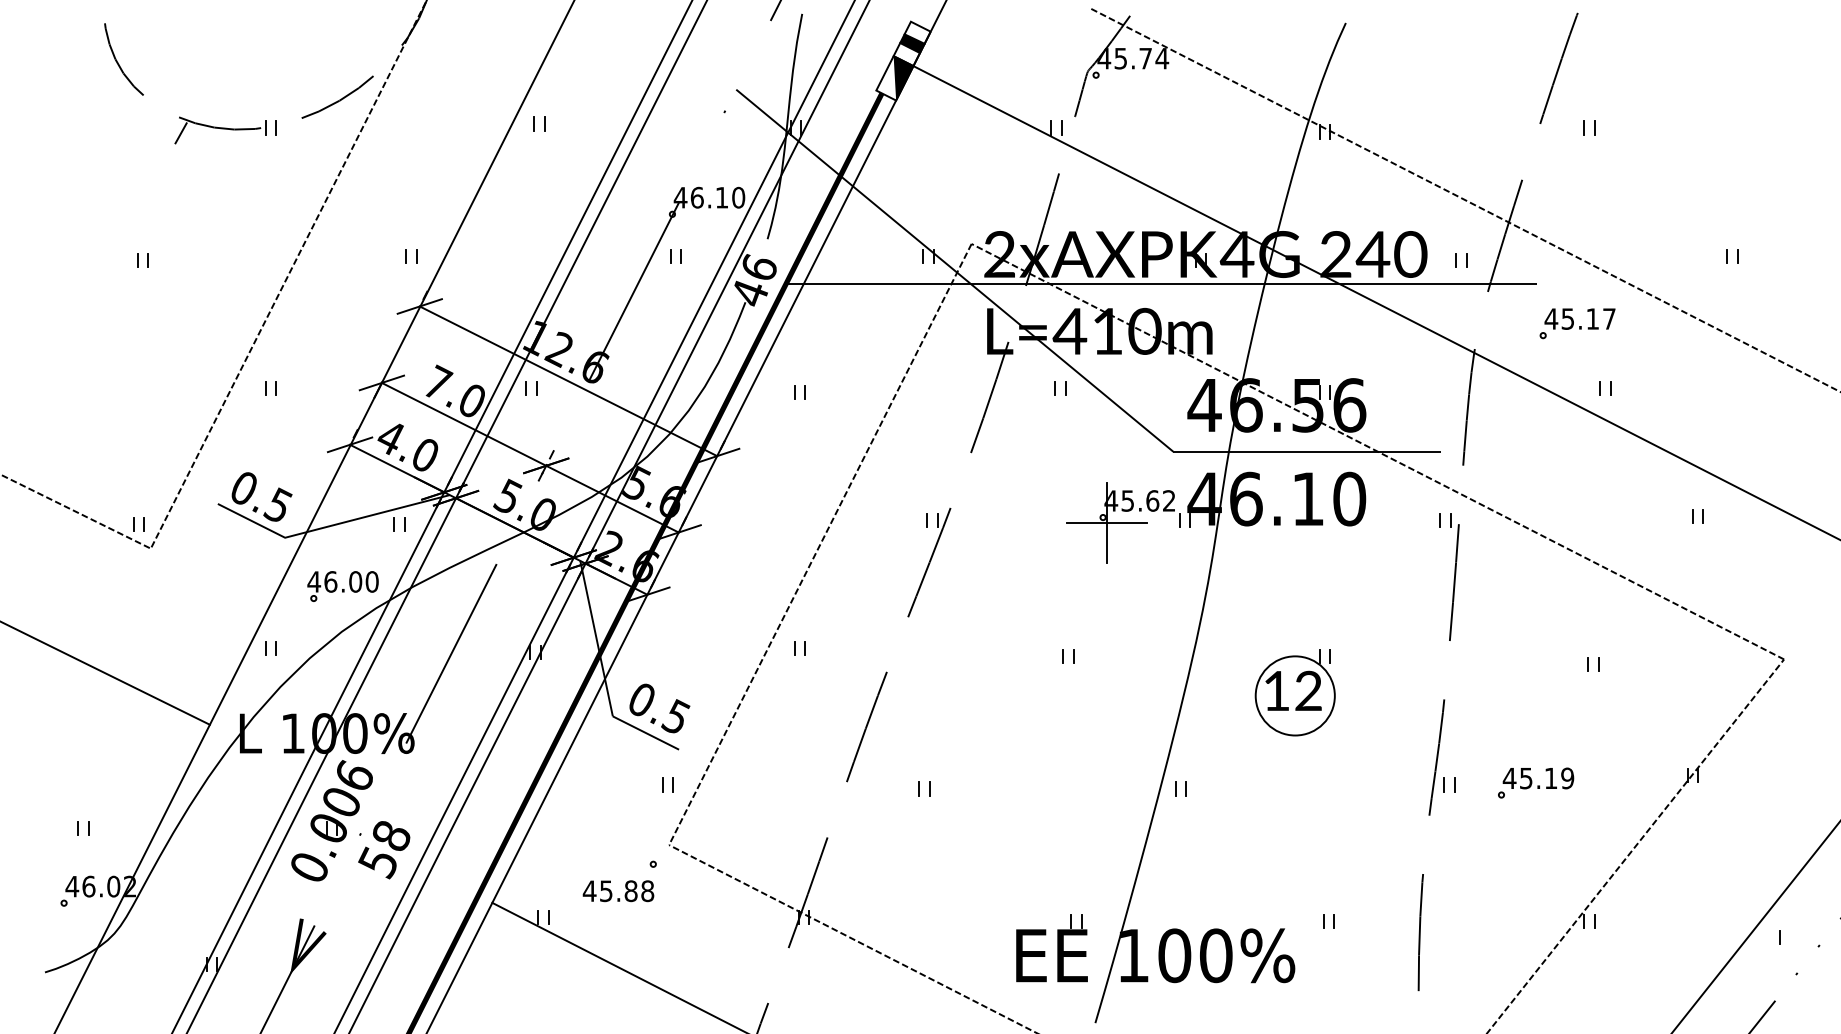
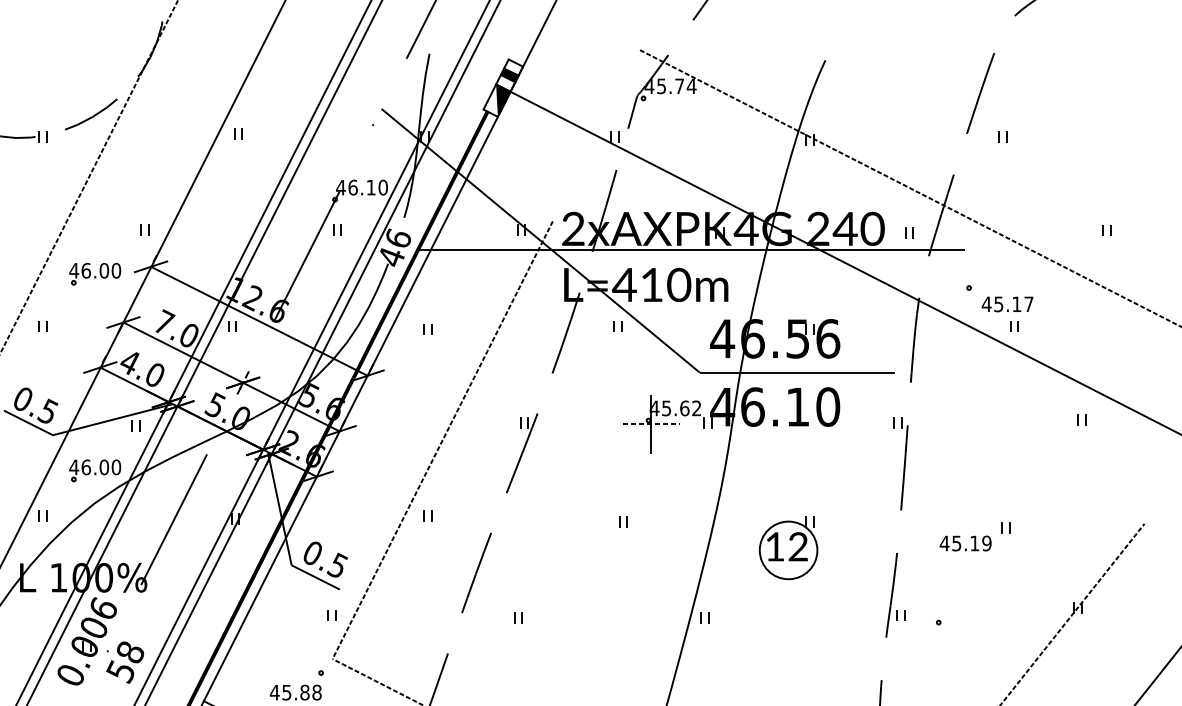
part: (342, 316) -> (94, 274), added
text: (1579, 318) -> (1007, 303), moved
line: (1377, 451) -> (848, 372), removed
line: (1106, 522) -> (651, 424), solid -> dashed
text: (1538, 778) -> (965, 543), moved

